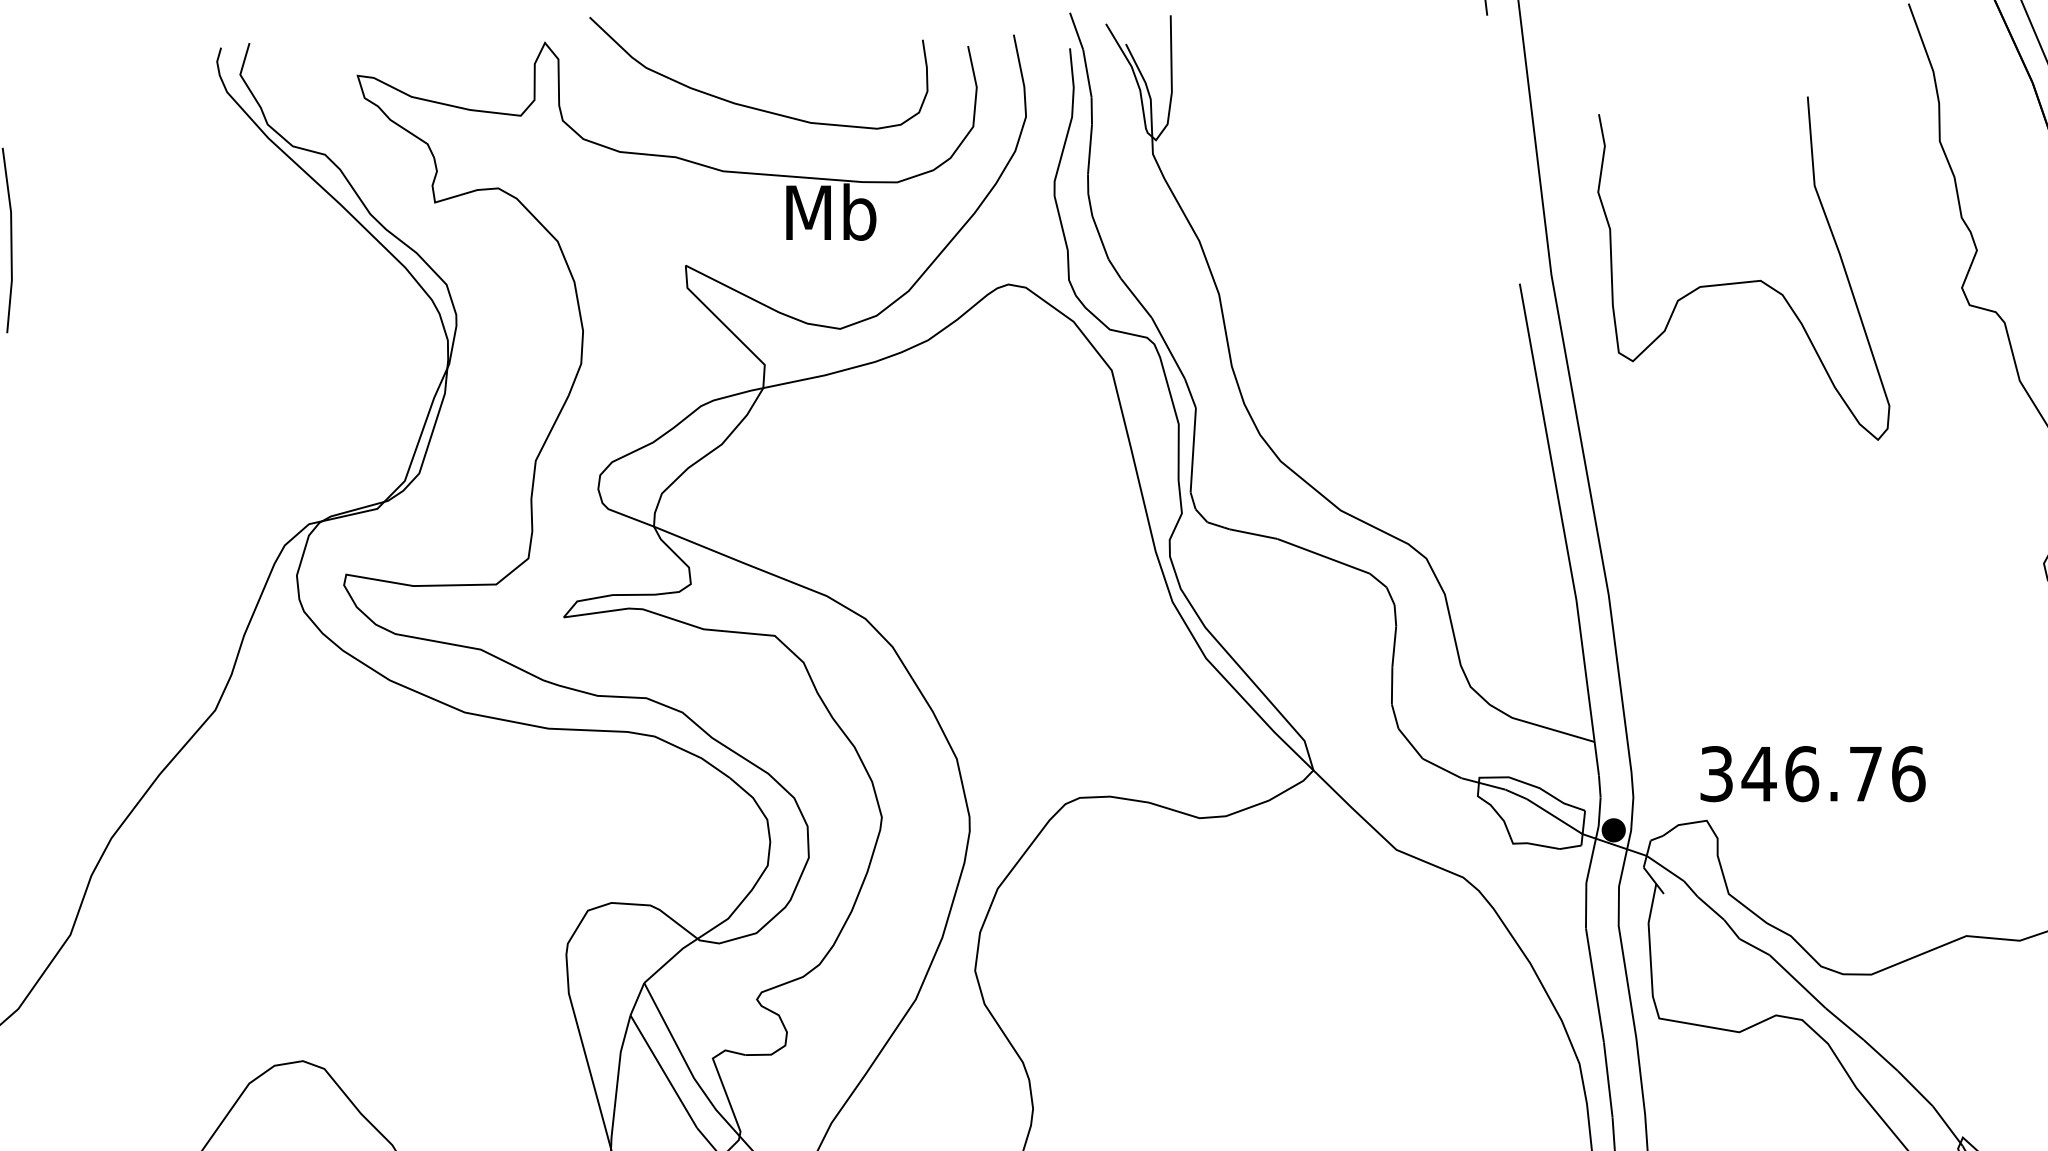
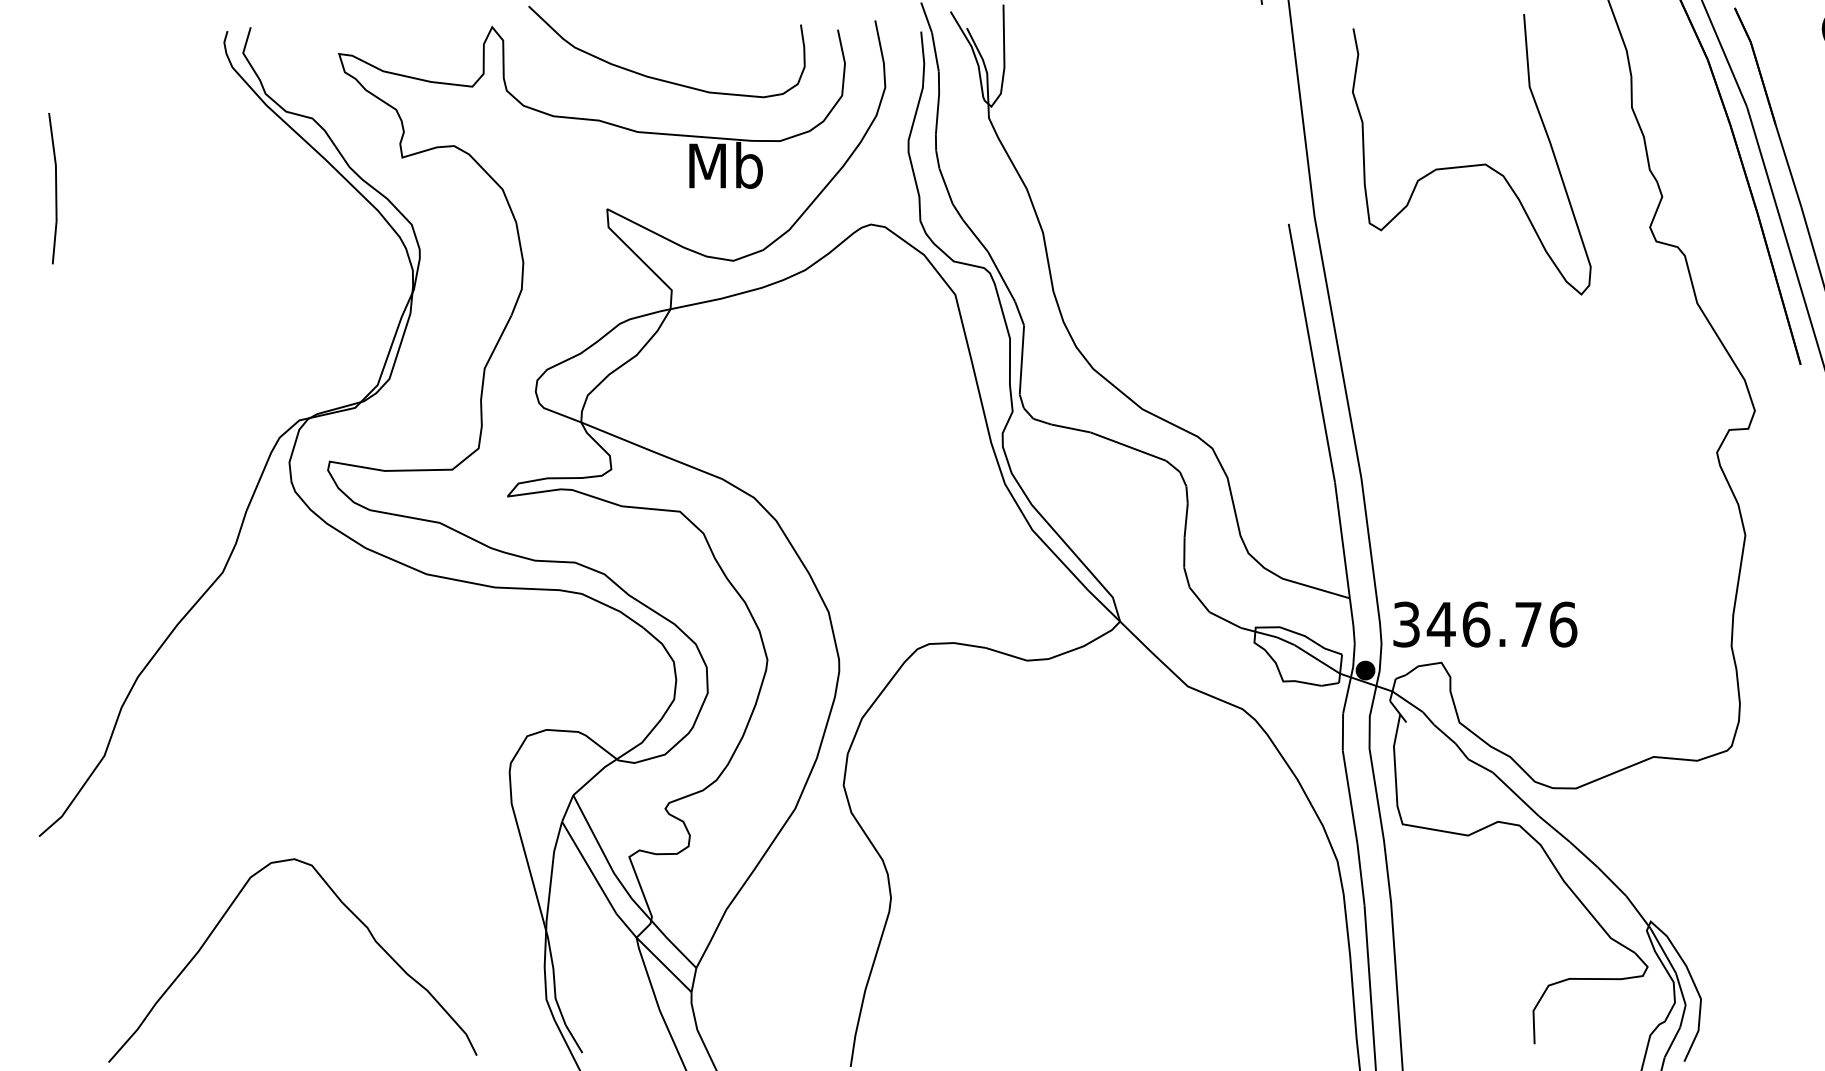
curve: (1745, 280) -> (1473, 164), moved
text: (1813, 773) -> (1485, 624), moved

